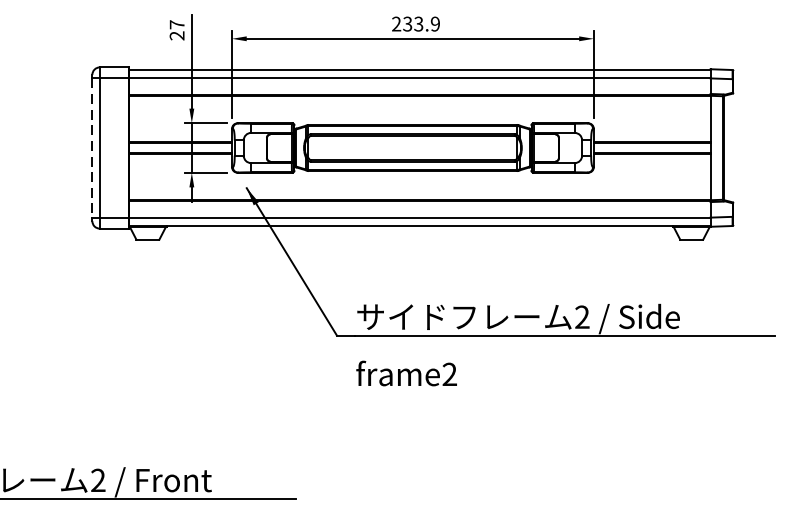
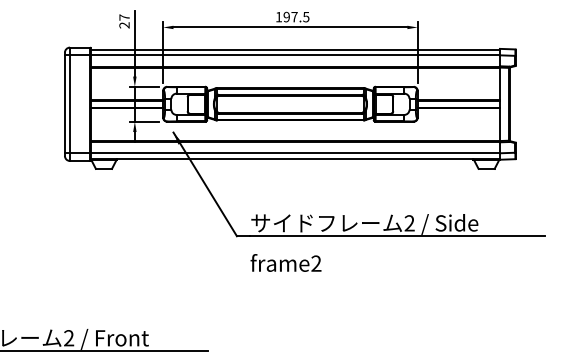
text: (415, 23) -> (292, 16), 233.9 -> 197.5
line: (91, 148) -> (64, 104), dashed -> solid

